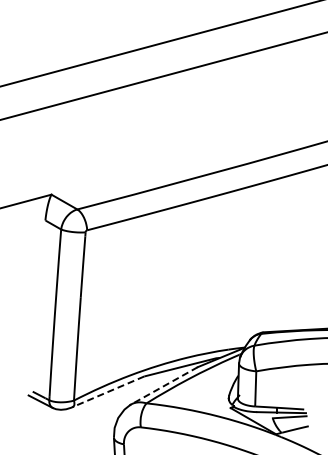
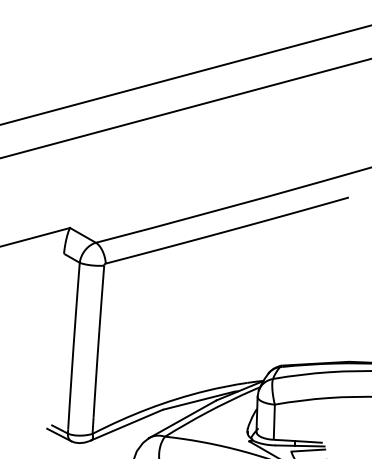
line: (163, 386) -> (182, 419), dashed -> solid
line: (108, 391) -> (127, 424), dashed -> solid

